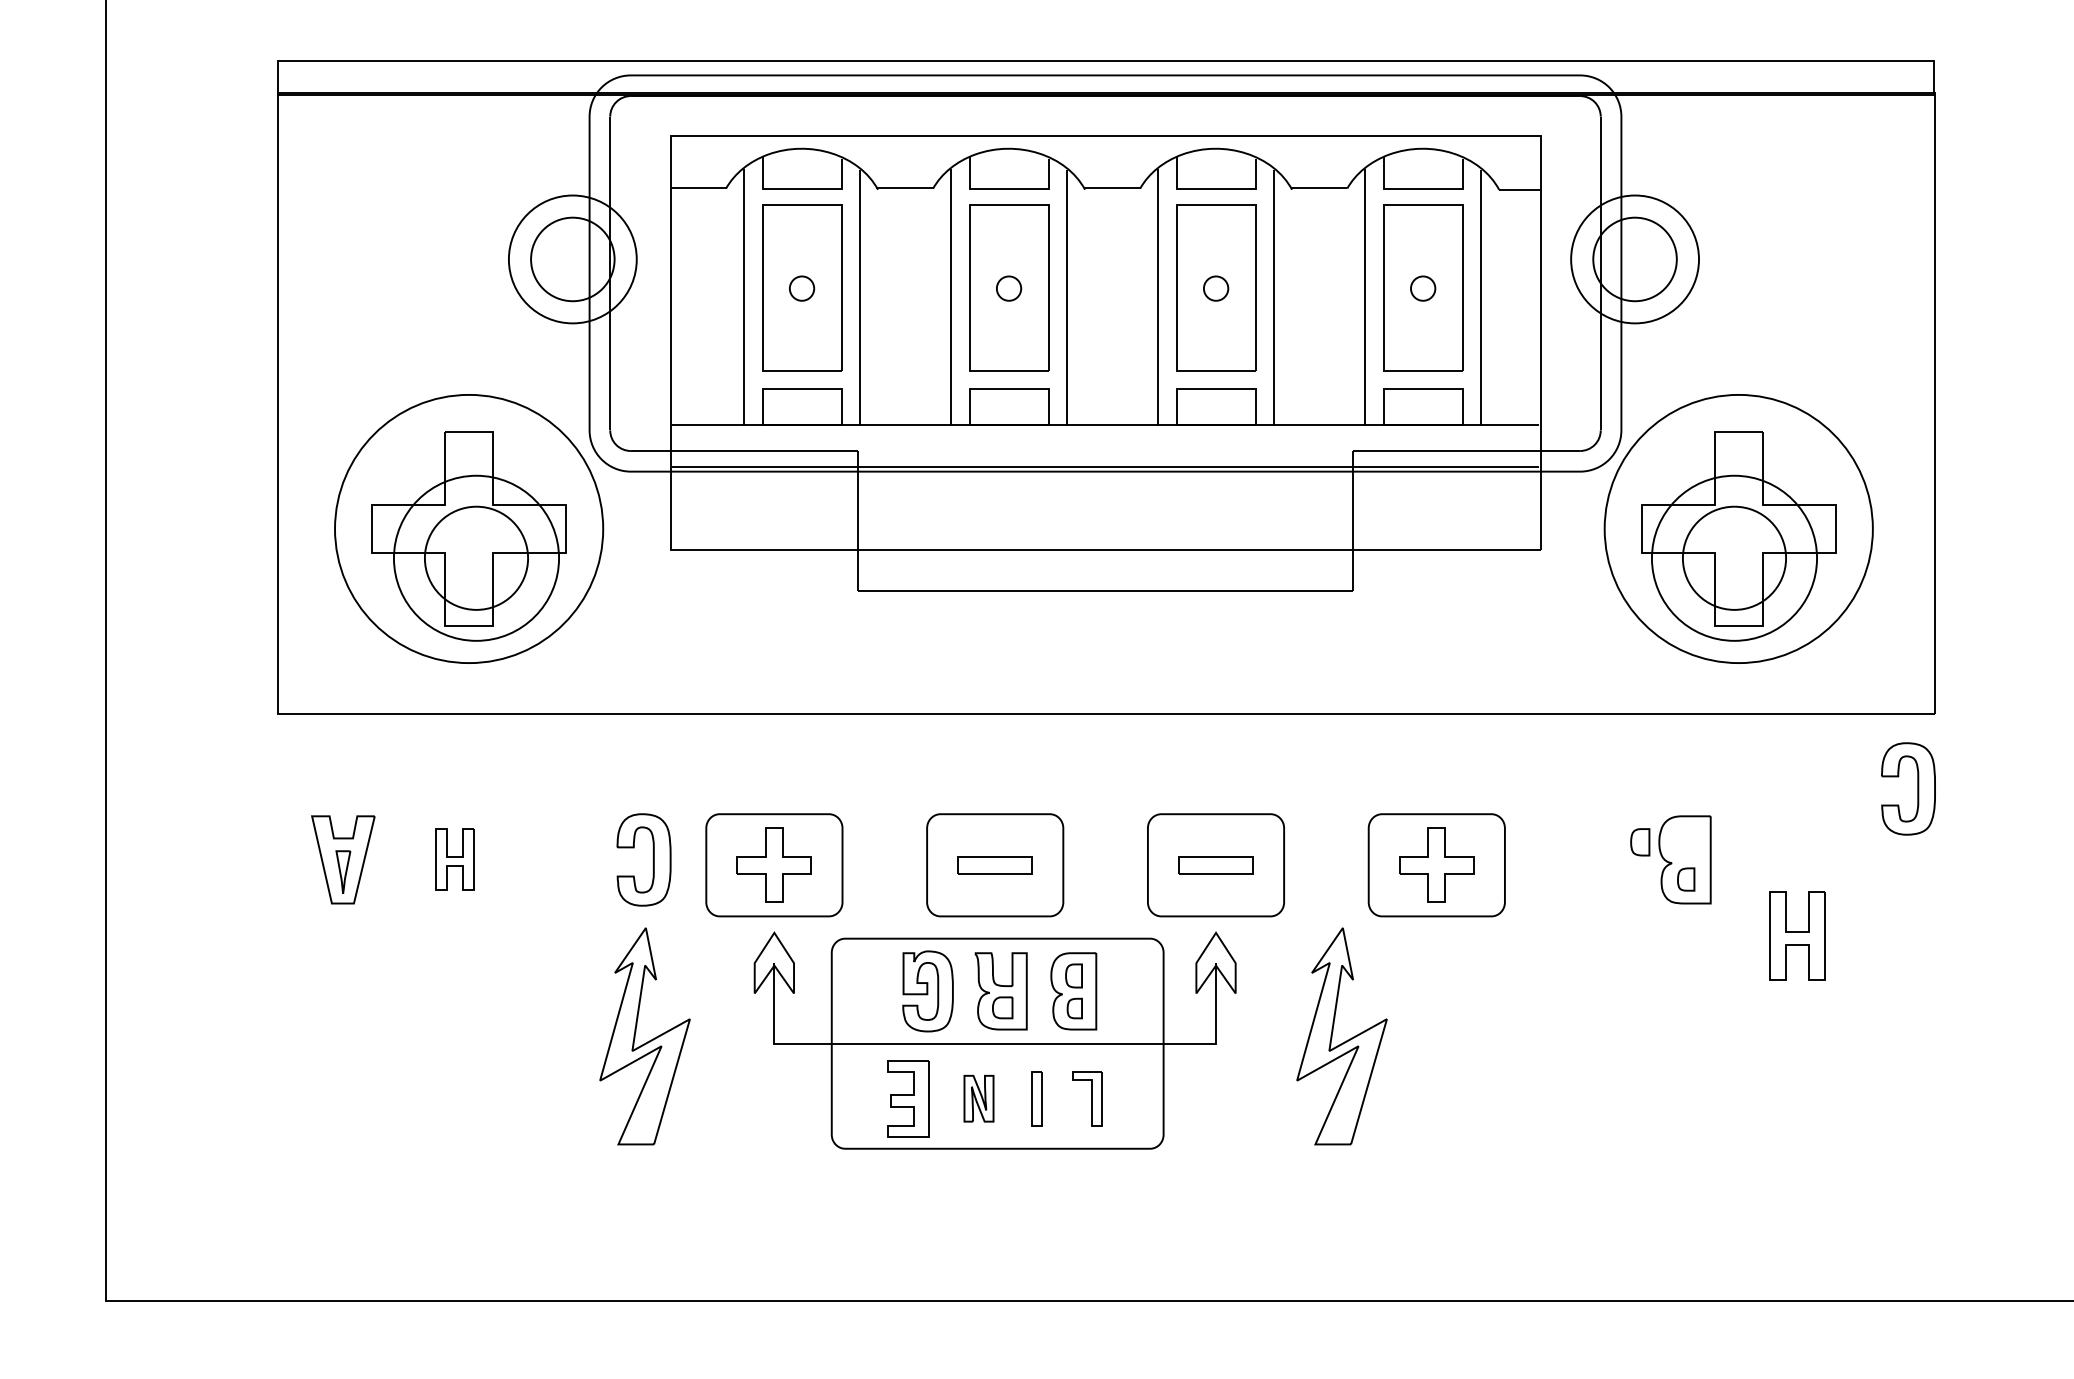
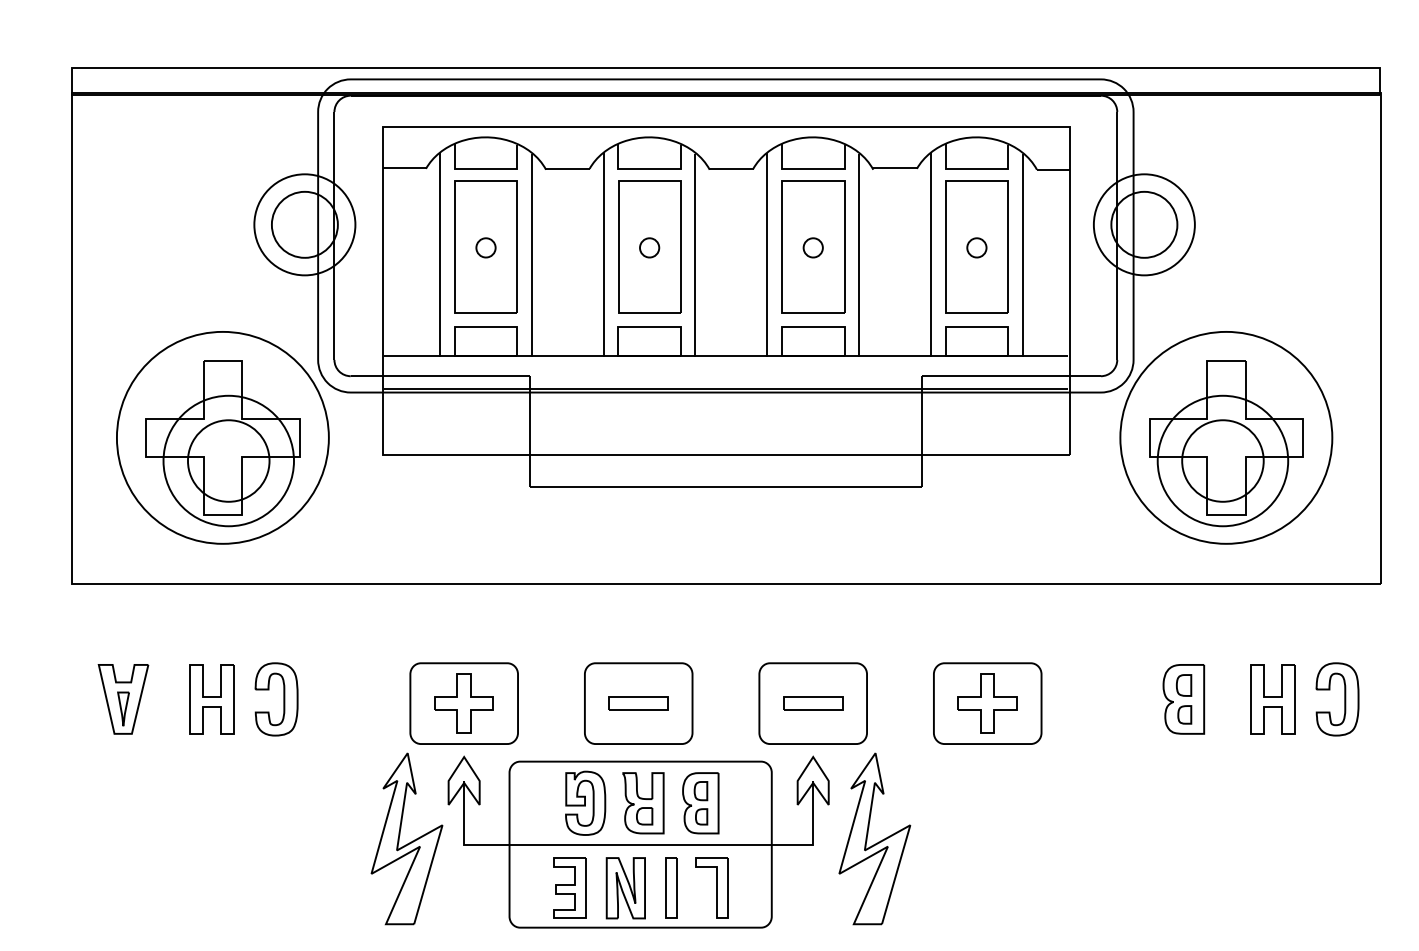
part: (1917, 788) -> (1344, 699), moved
part: (1640, 842) -> (1184, 685), moved
part: (454, 859) -> (211, 699), size x1.43
part: (653, 859) -> (284, 699), moved
part: (1797, 935) -> (1272, 699), moved
part: (644, 1036) -> (406, 838), moved
part: (1341, 1036) -> (874, 838), moved
part: (978, 1098) -> (625, 887), size x1.67
part: (1036, 1098) -> (671, 887), size x1.43
part: (1087, 1098) -> (711, 887), size x1.43

